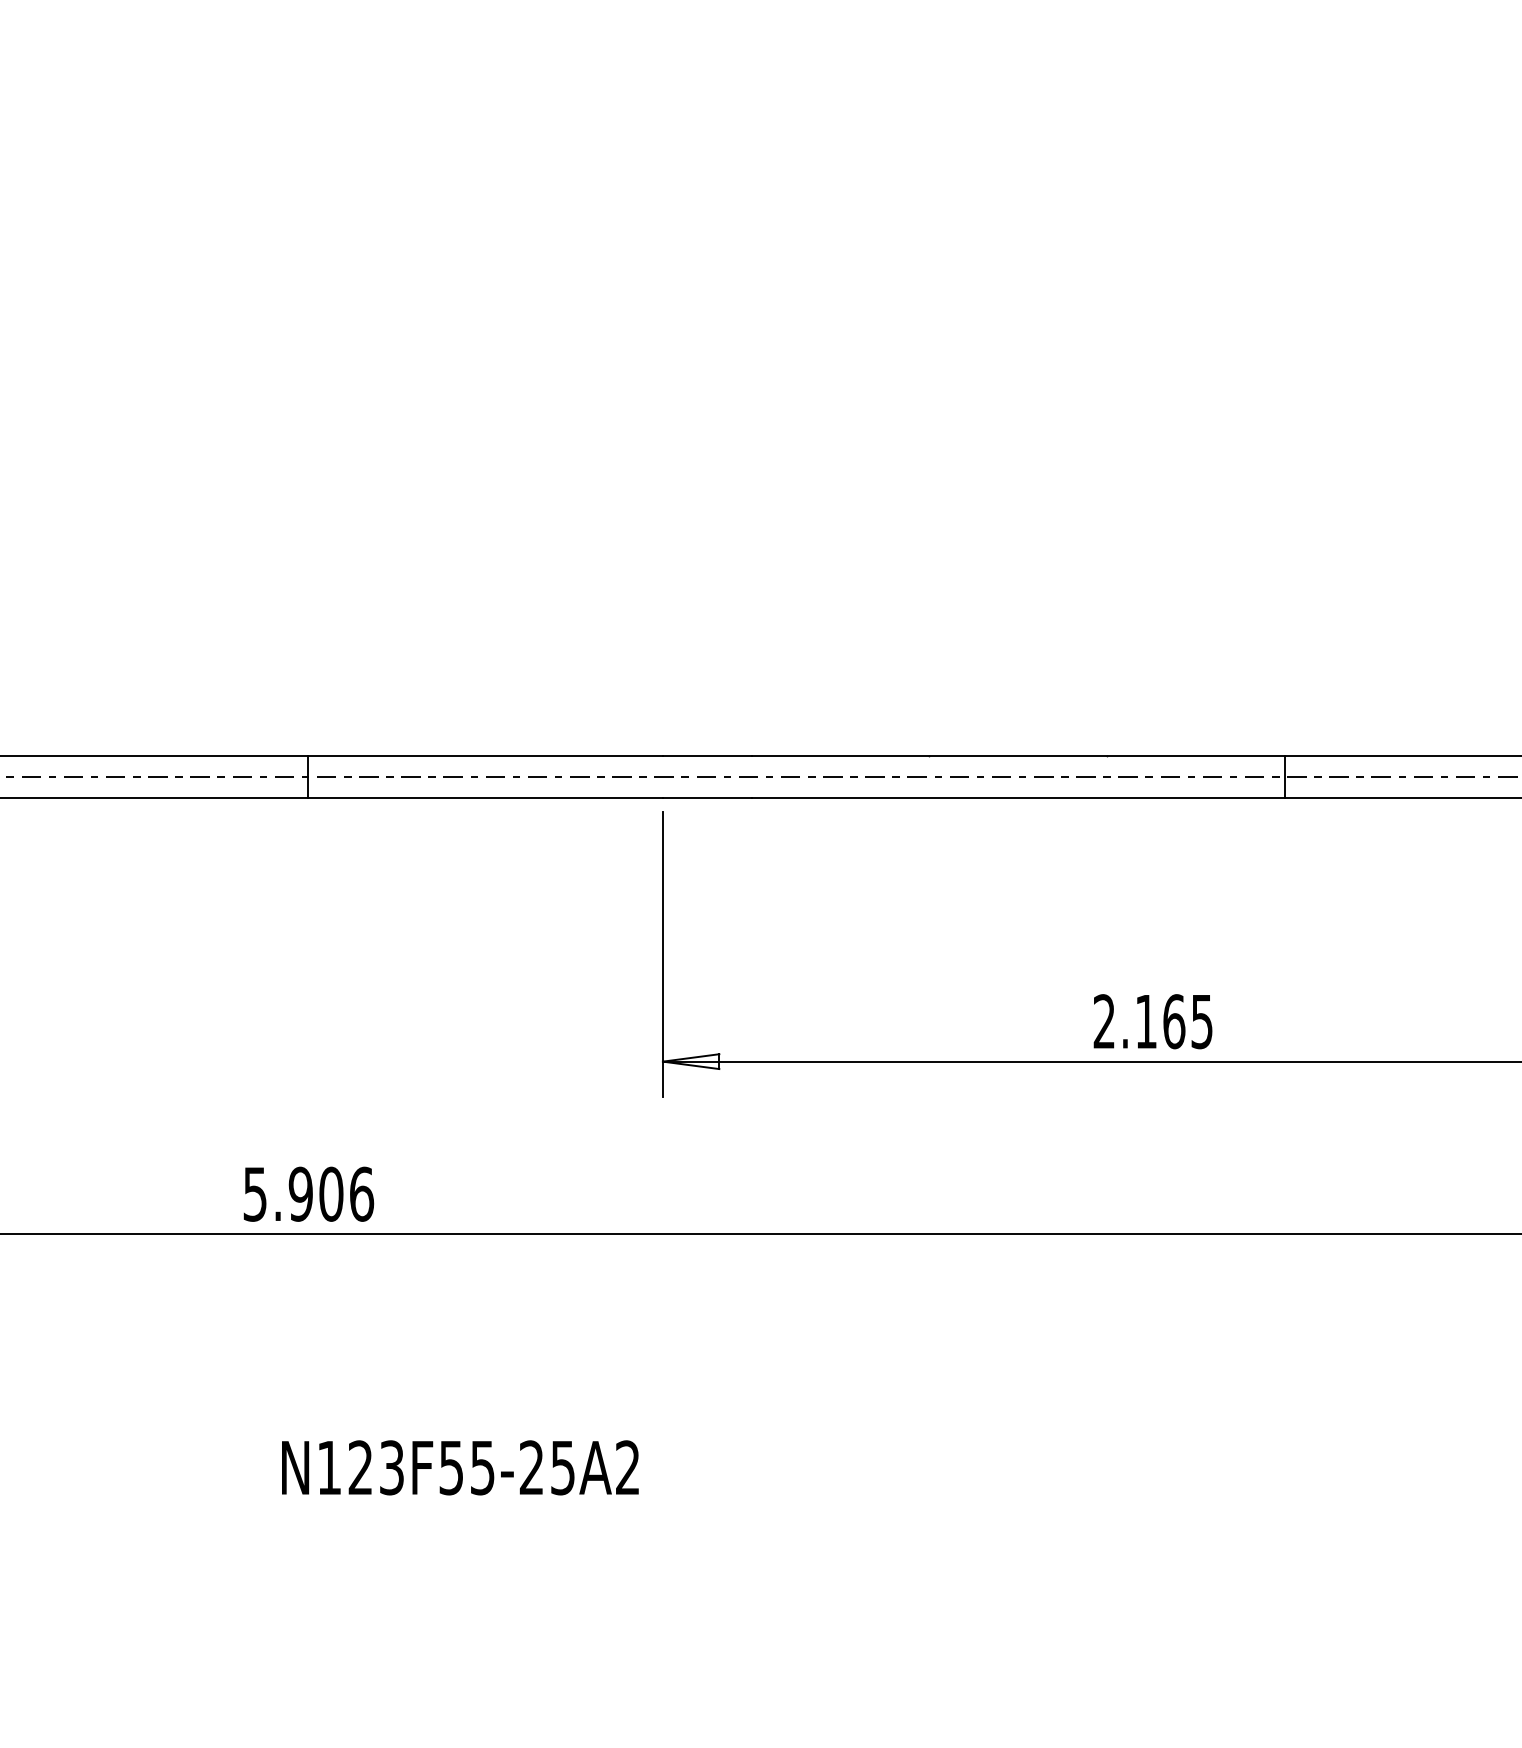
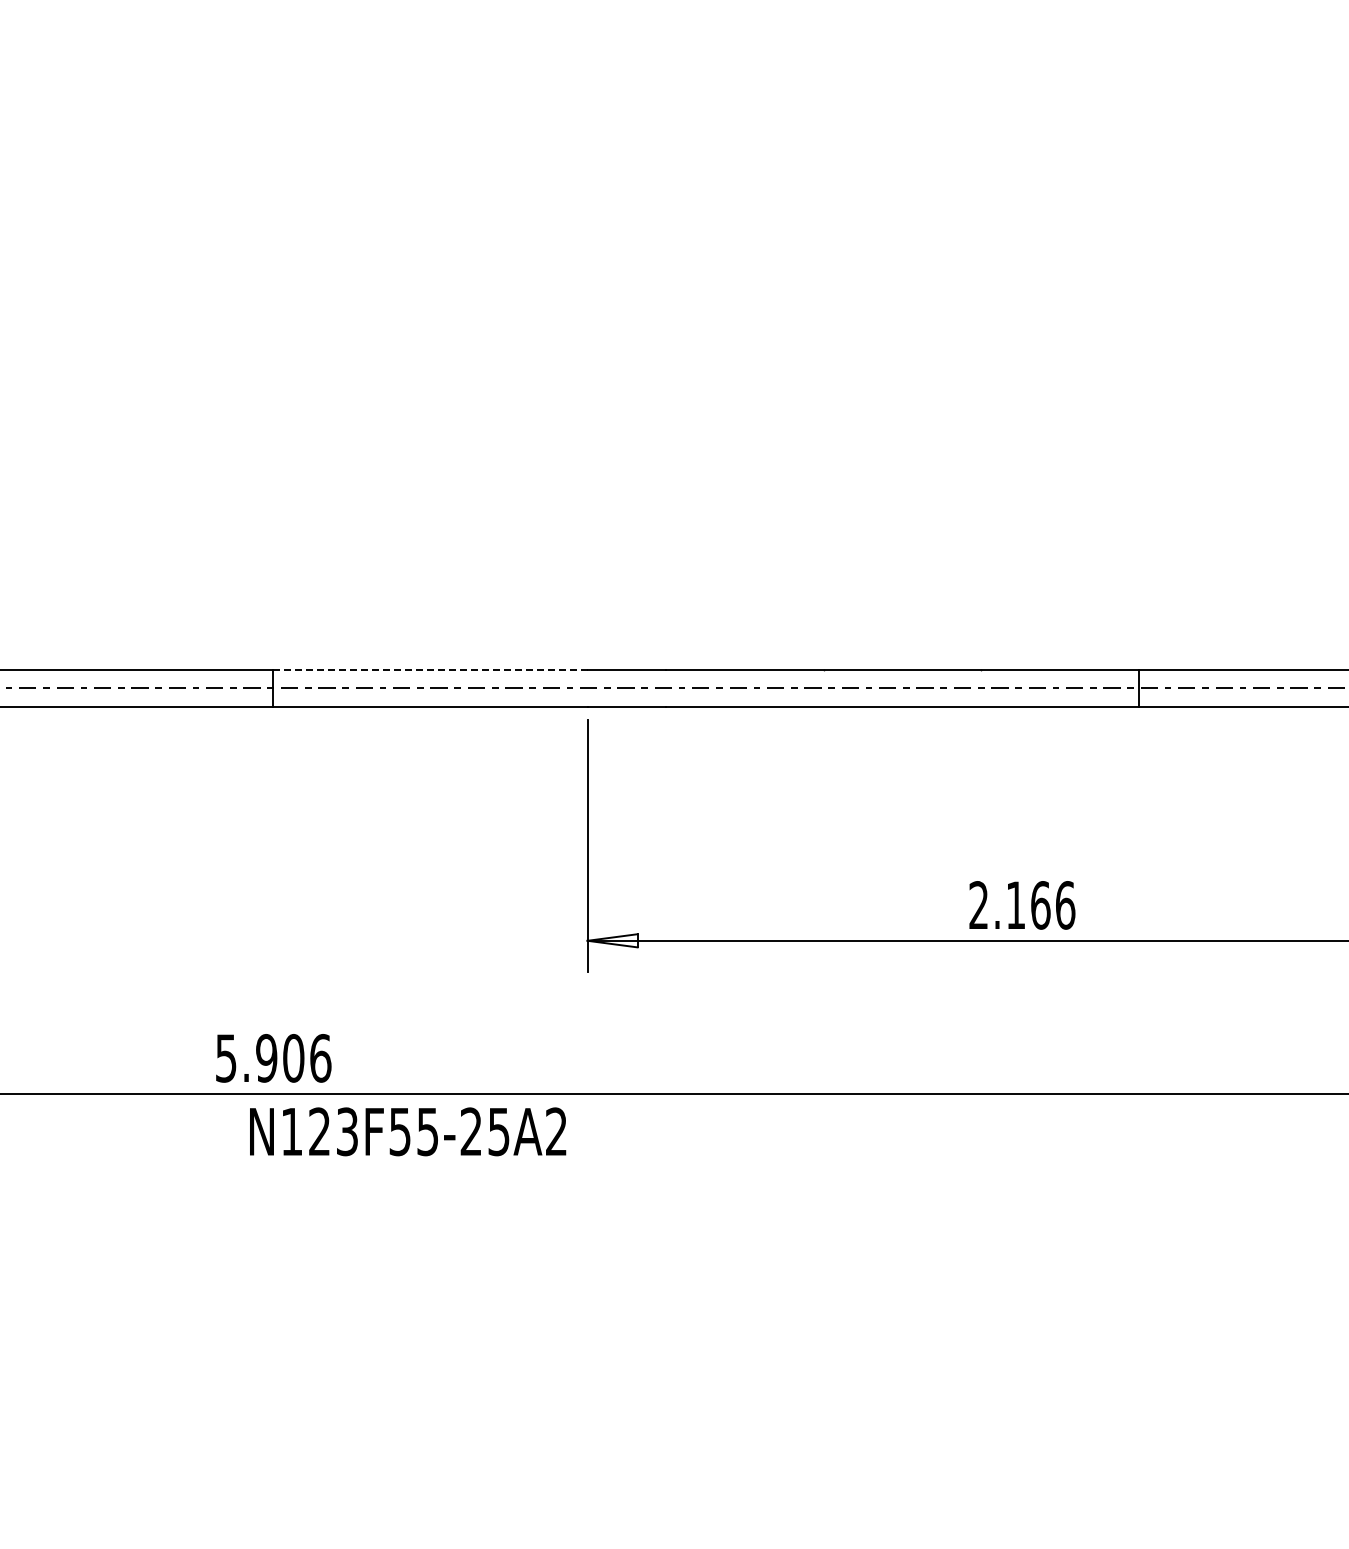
line: (484, 755) -> (429, 669), solid -> dashed
text: (1202, 1021) -> (1065, 905), 2.165 -> 2.166
text: (460, 1467) -> (408, 1131), moved

